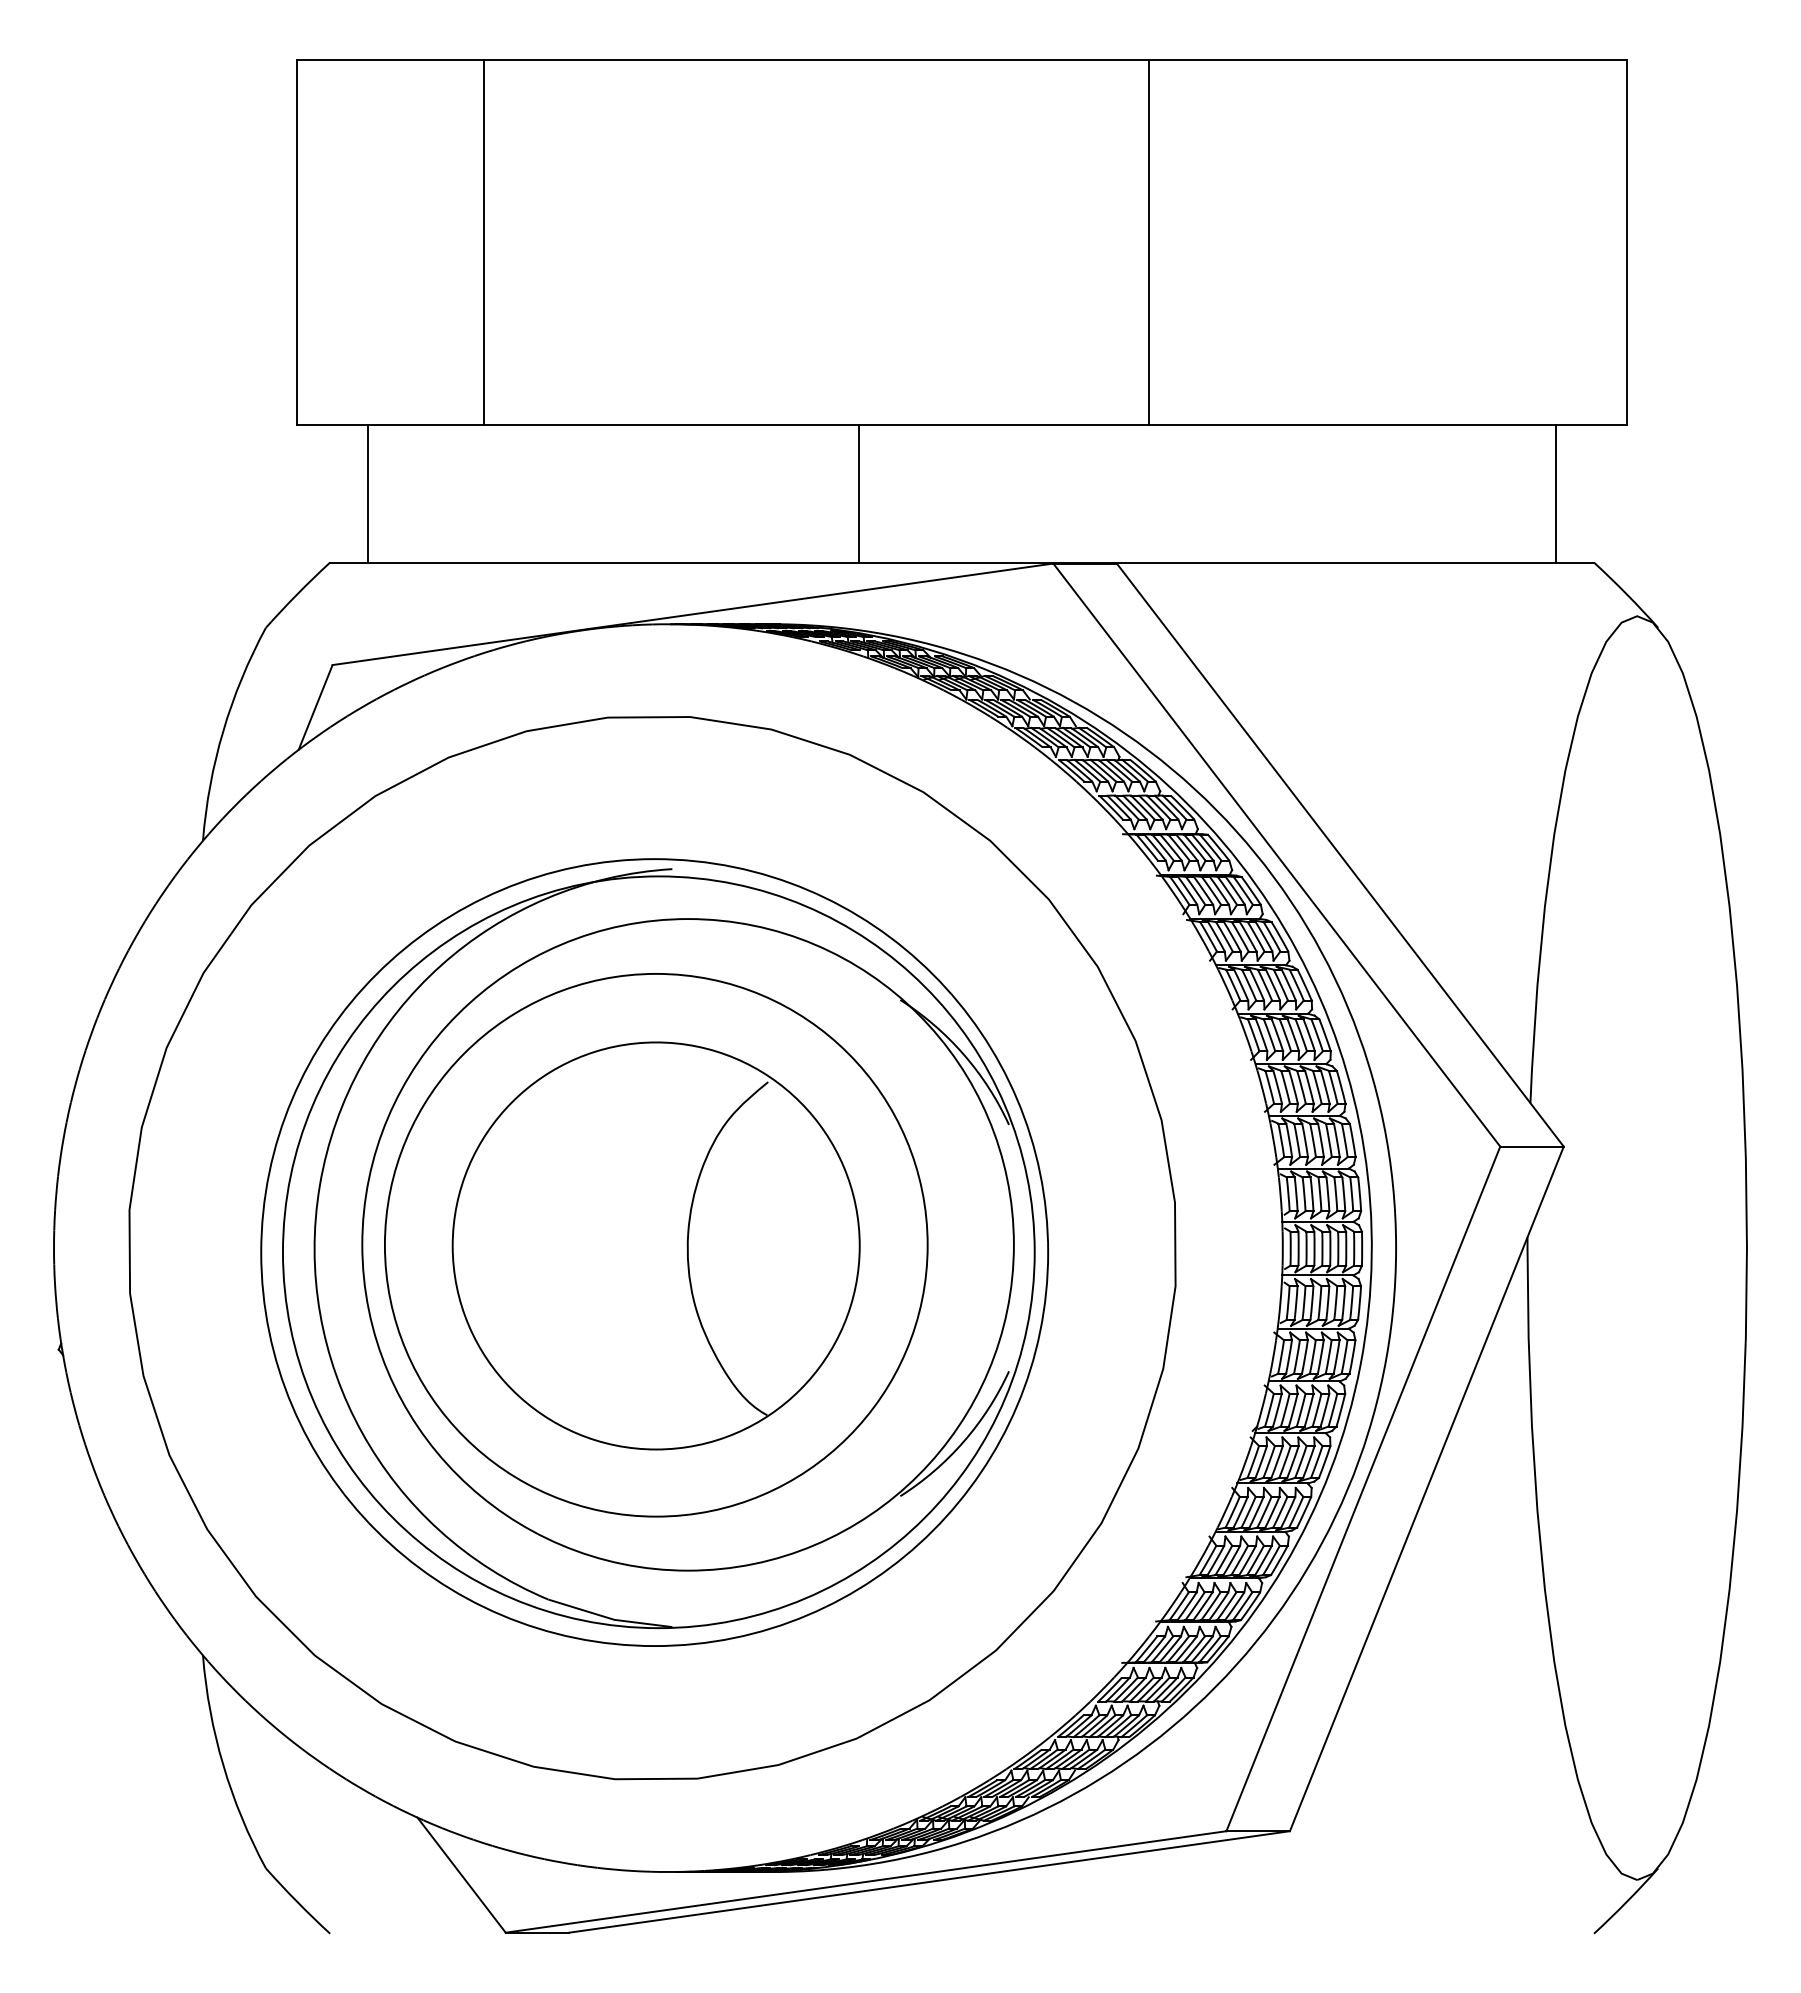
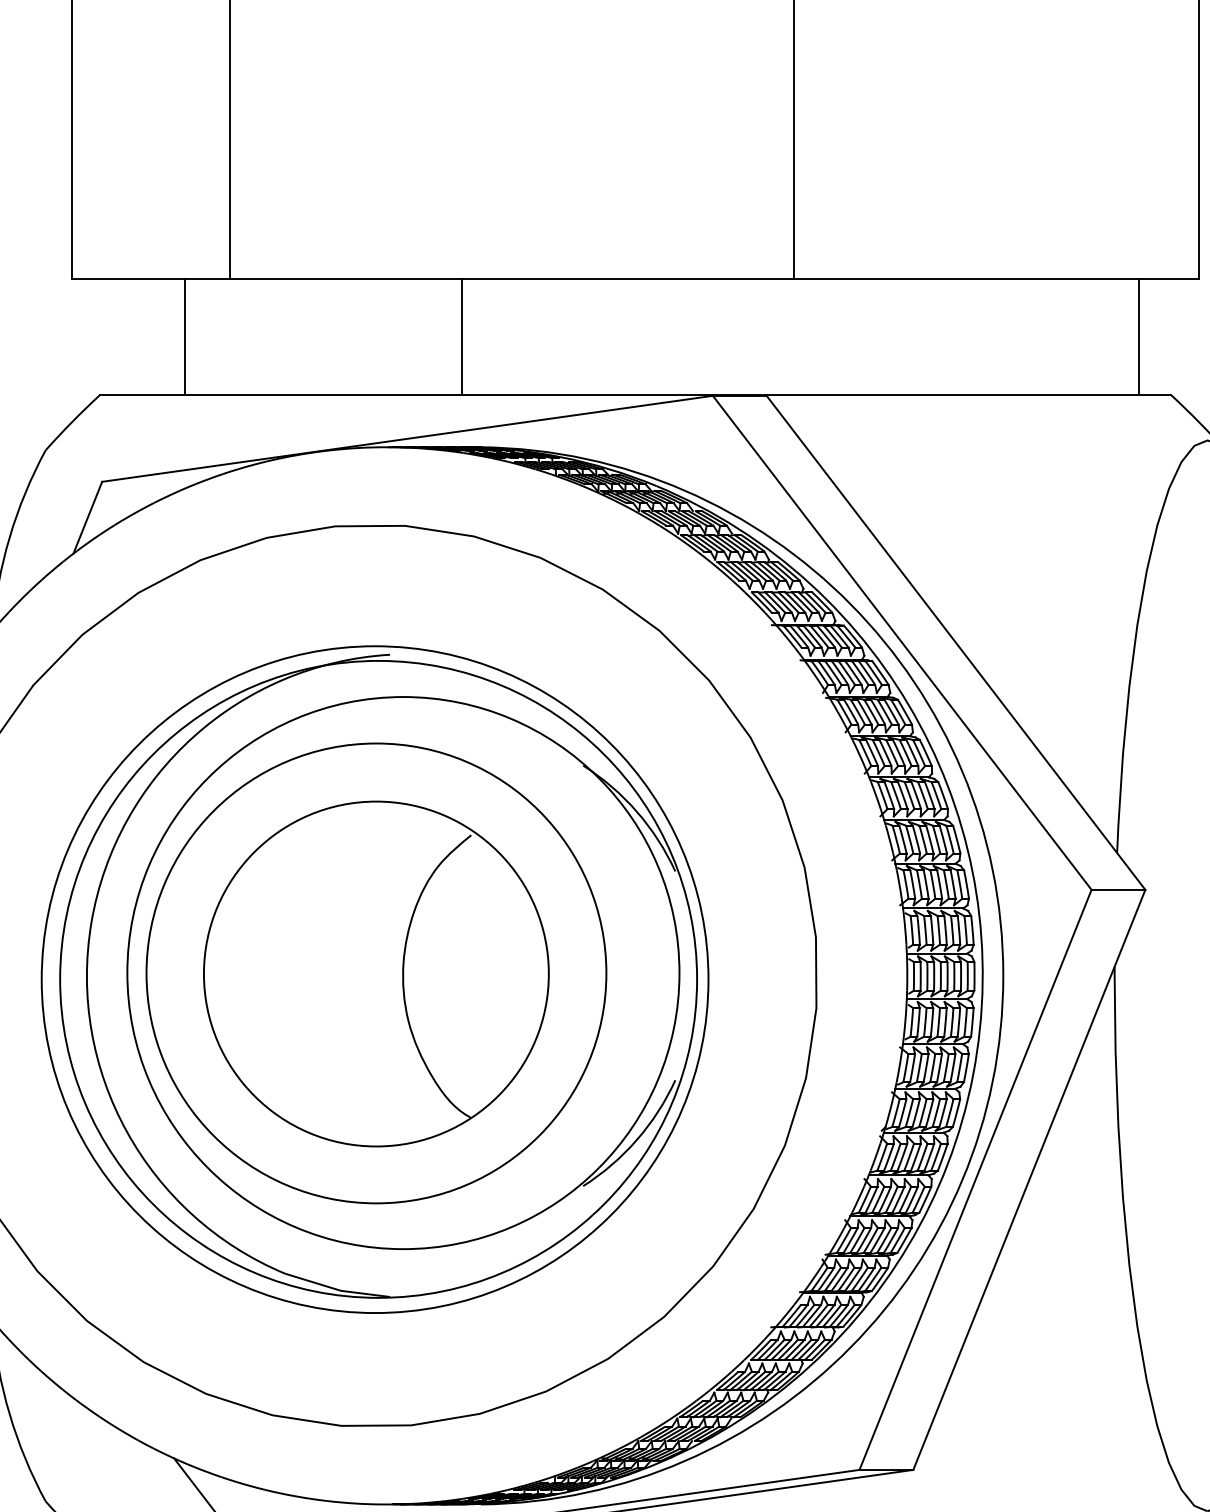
line: (367, 493) -> (184, 336), moved
line: (858, 493) -> (461, 336), moved

